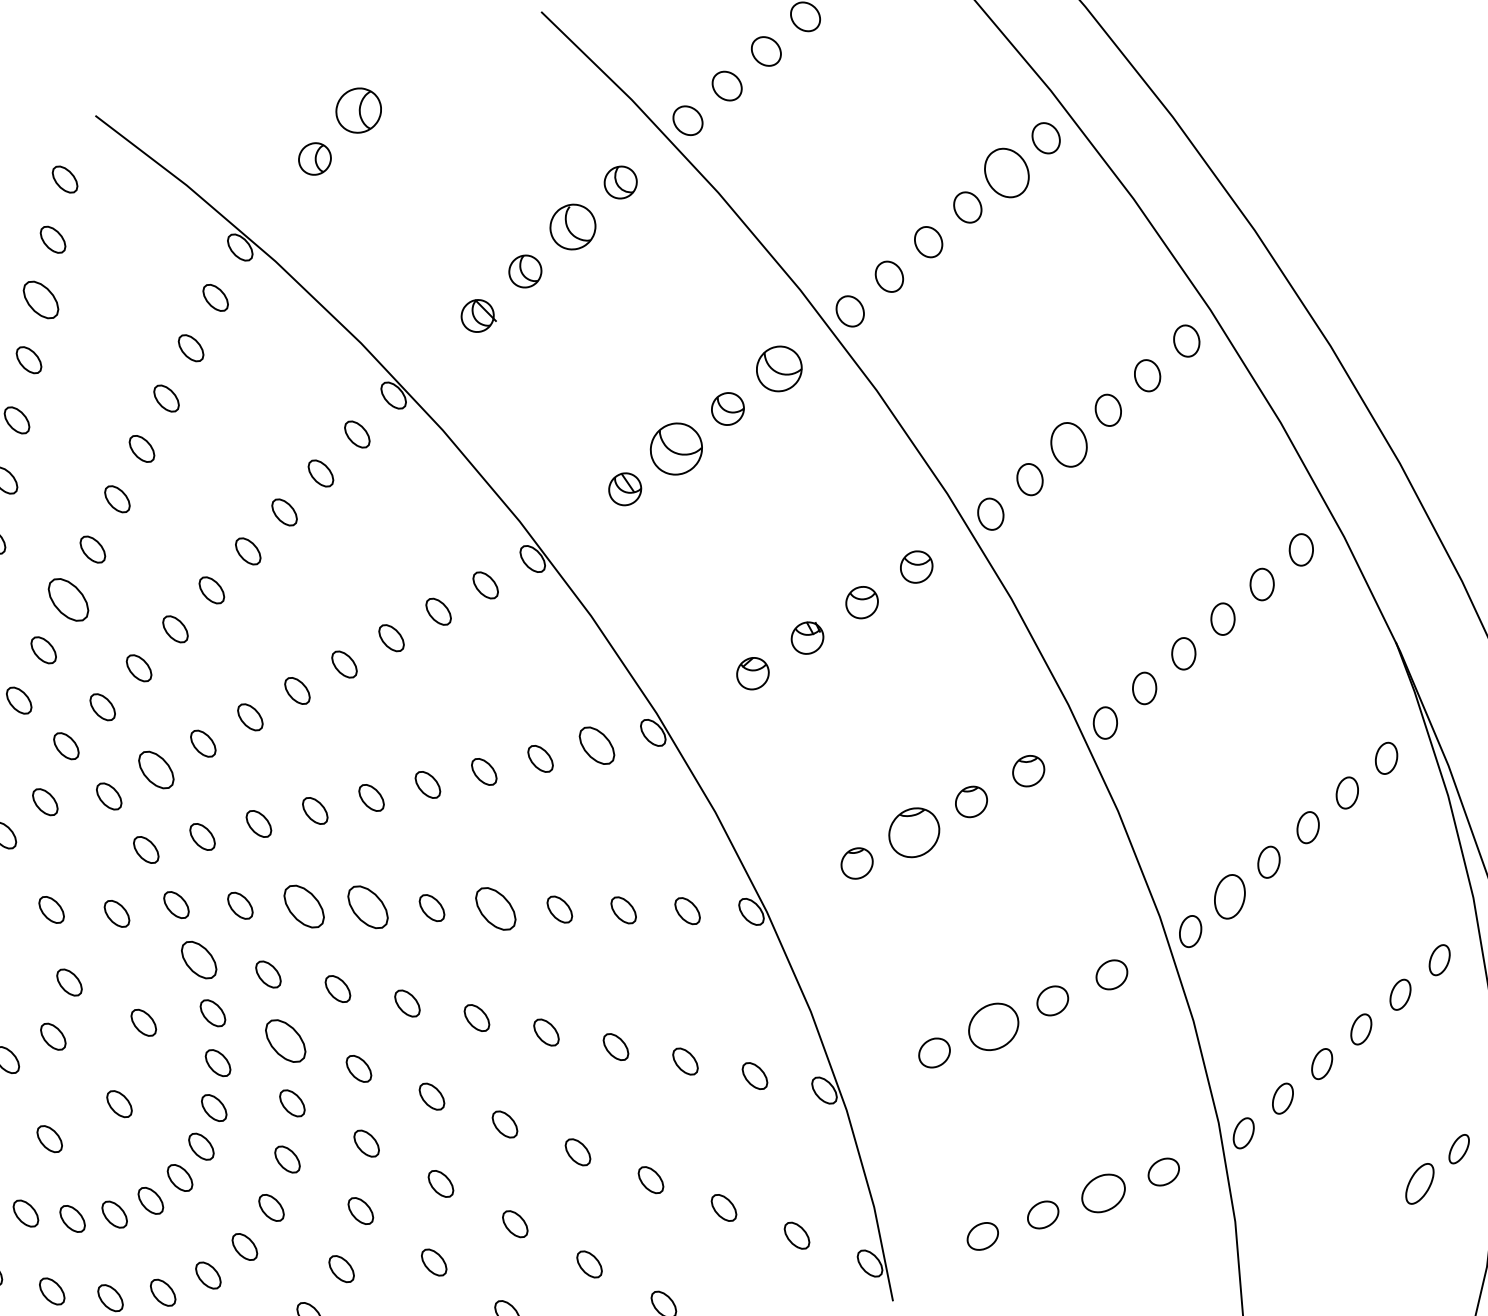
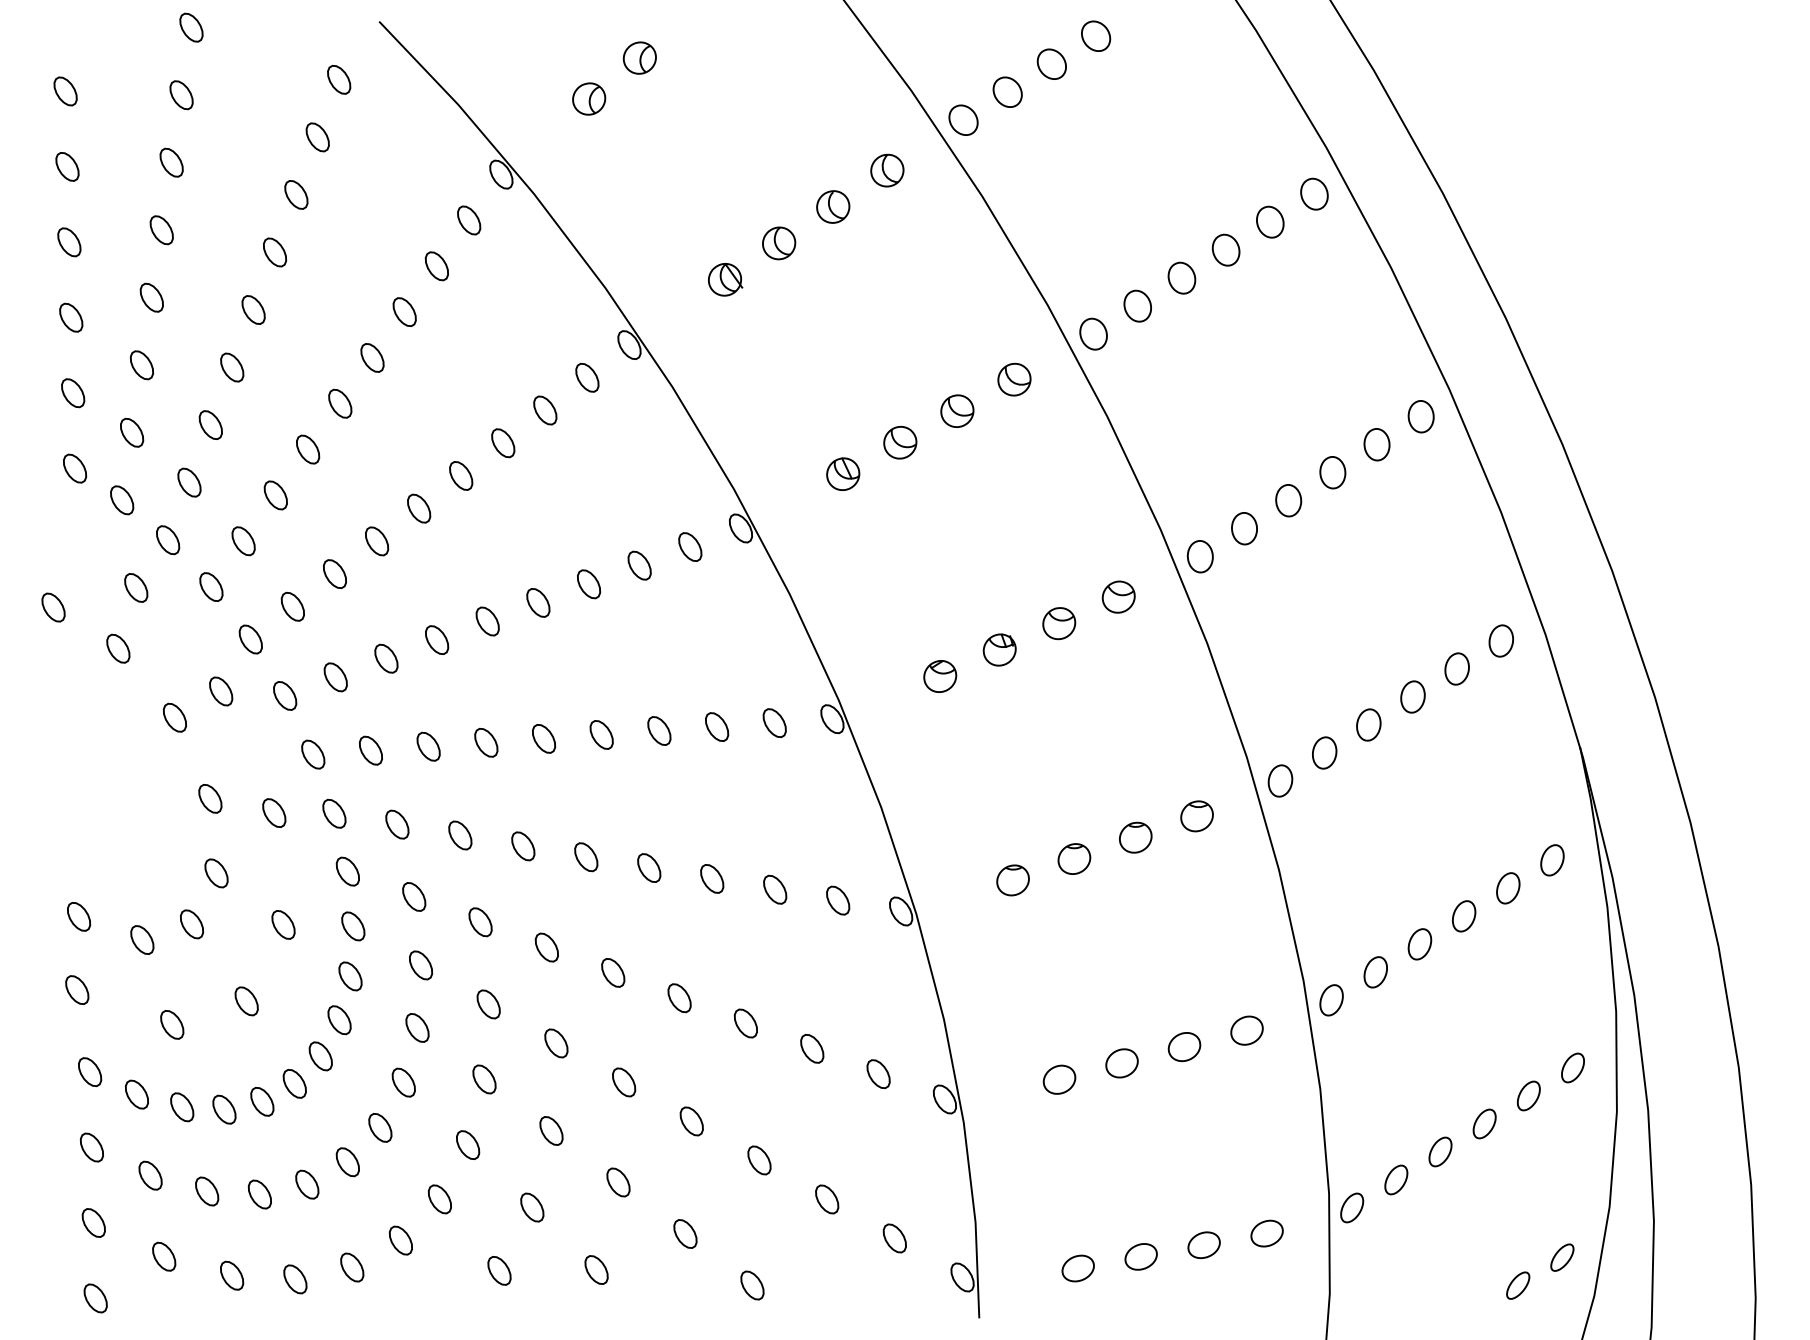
part: (358, 110) -> (639, 57), size x0.71
part: (1007, 172) -> (1270, 221), size x0.62
part: (573, 226) -> (833, 206), size x0.71
part: (41, 299) -> (296, 194), size x0.71
part: (779, 368) -> (1014, 379), size x0.71
part: (1069, 444) -> (1288, 500), size x0.71
part: (676, 448) -> (900, 442), size x0.62
part: (67, 600) -> (275, 495), size x0.62
part: (596, 746) -> (774, 723), size x0.71
part: (155, 770) -> (335, 677), size x0.71
part: (914, 832) -> (1074, 858), size x0.62
part: (1229, 897) -> (1375, 972), size x0.71
part: (304, 906) -> (460, 835), size x0.62
part: (368, 907) -> (523, 846), size x0.62
part: (496, 908) -> (649, 867), size x0.62
part: (198, 959) -> (347, 871), size x0.71
part: (993, 1027) -> (1121, 1063), size x0.62
part: (286, 1041) -> (421, 965), size x0.62
part: (1420, 1183) -> (1518, 1285), size x0.71
part: (1102, 1193) -> (1203, 1245), size x0.71

